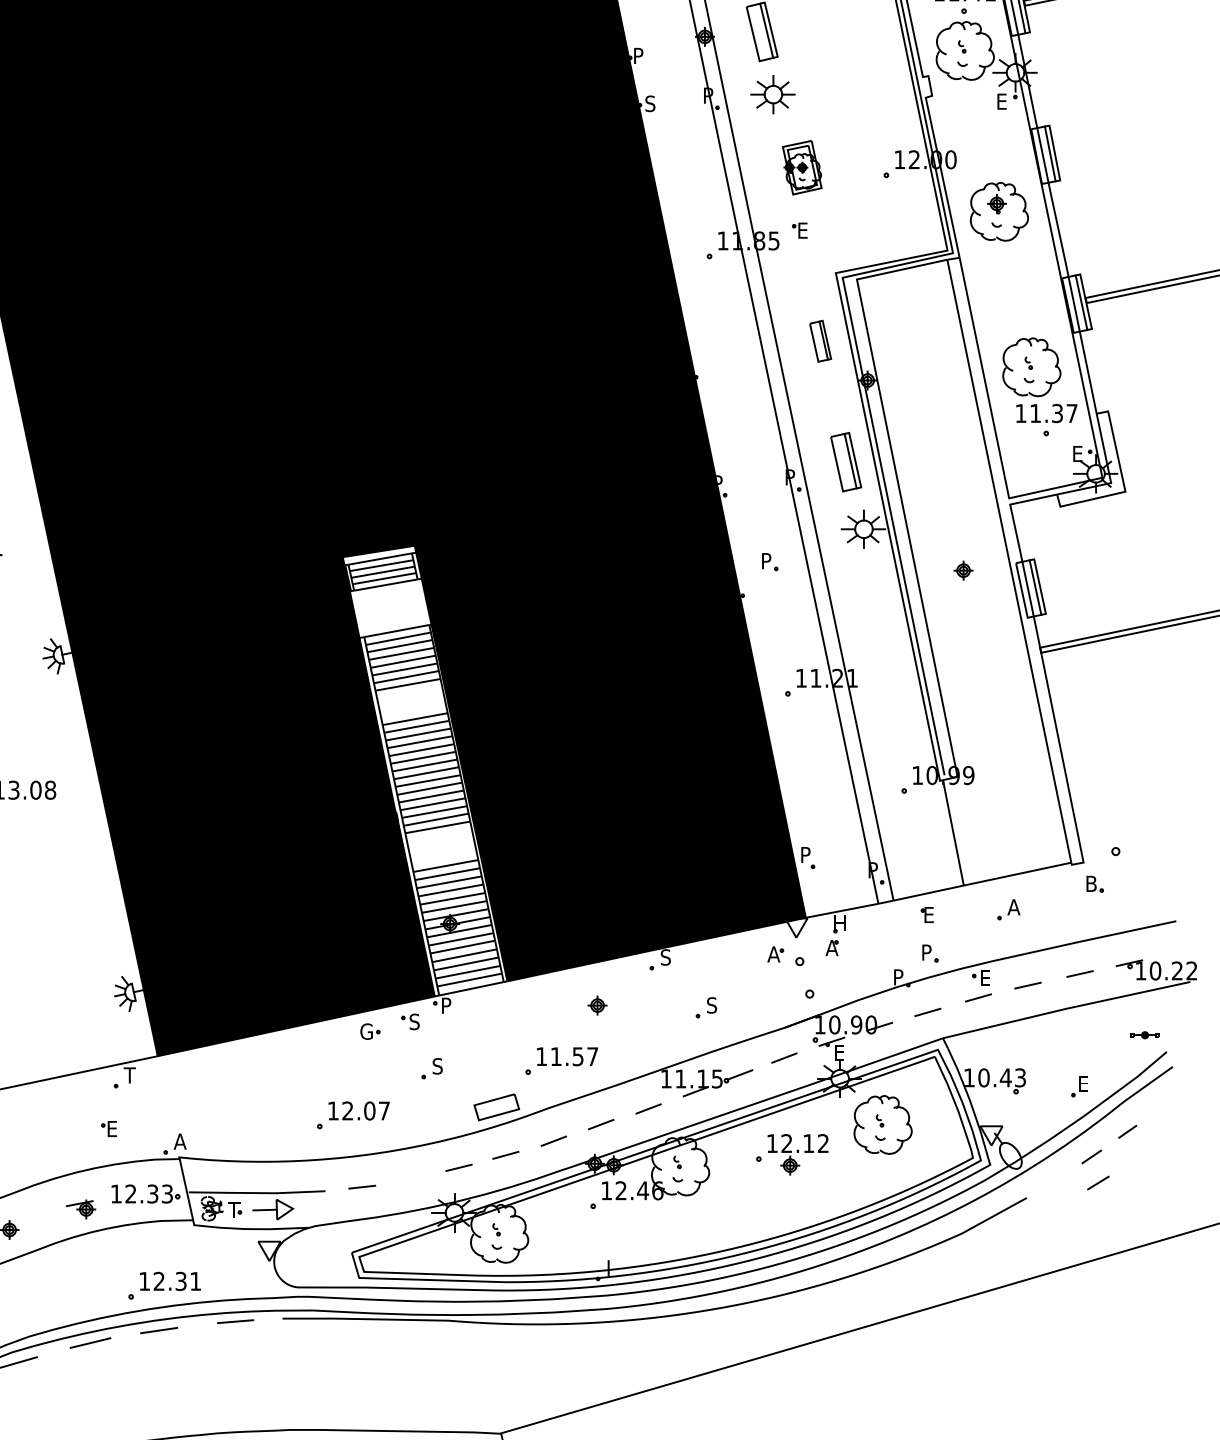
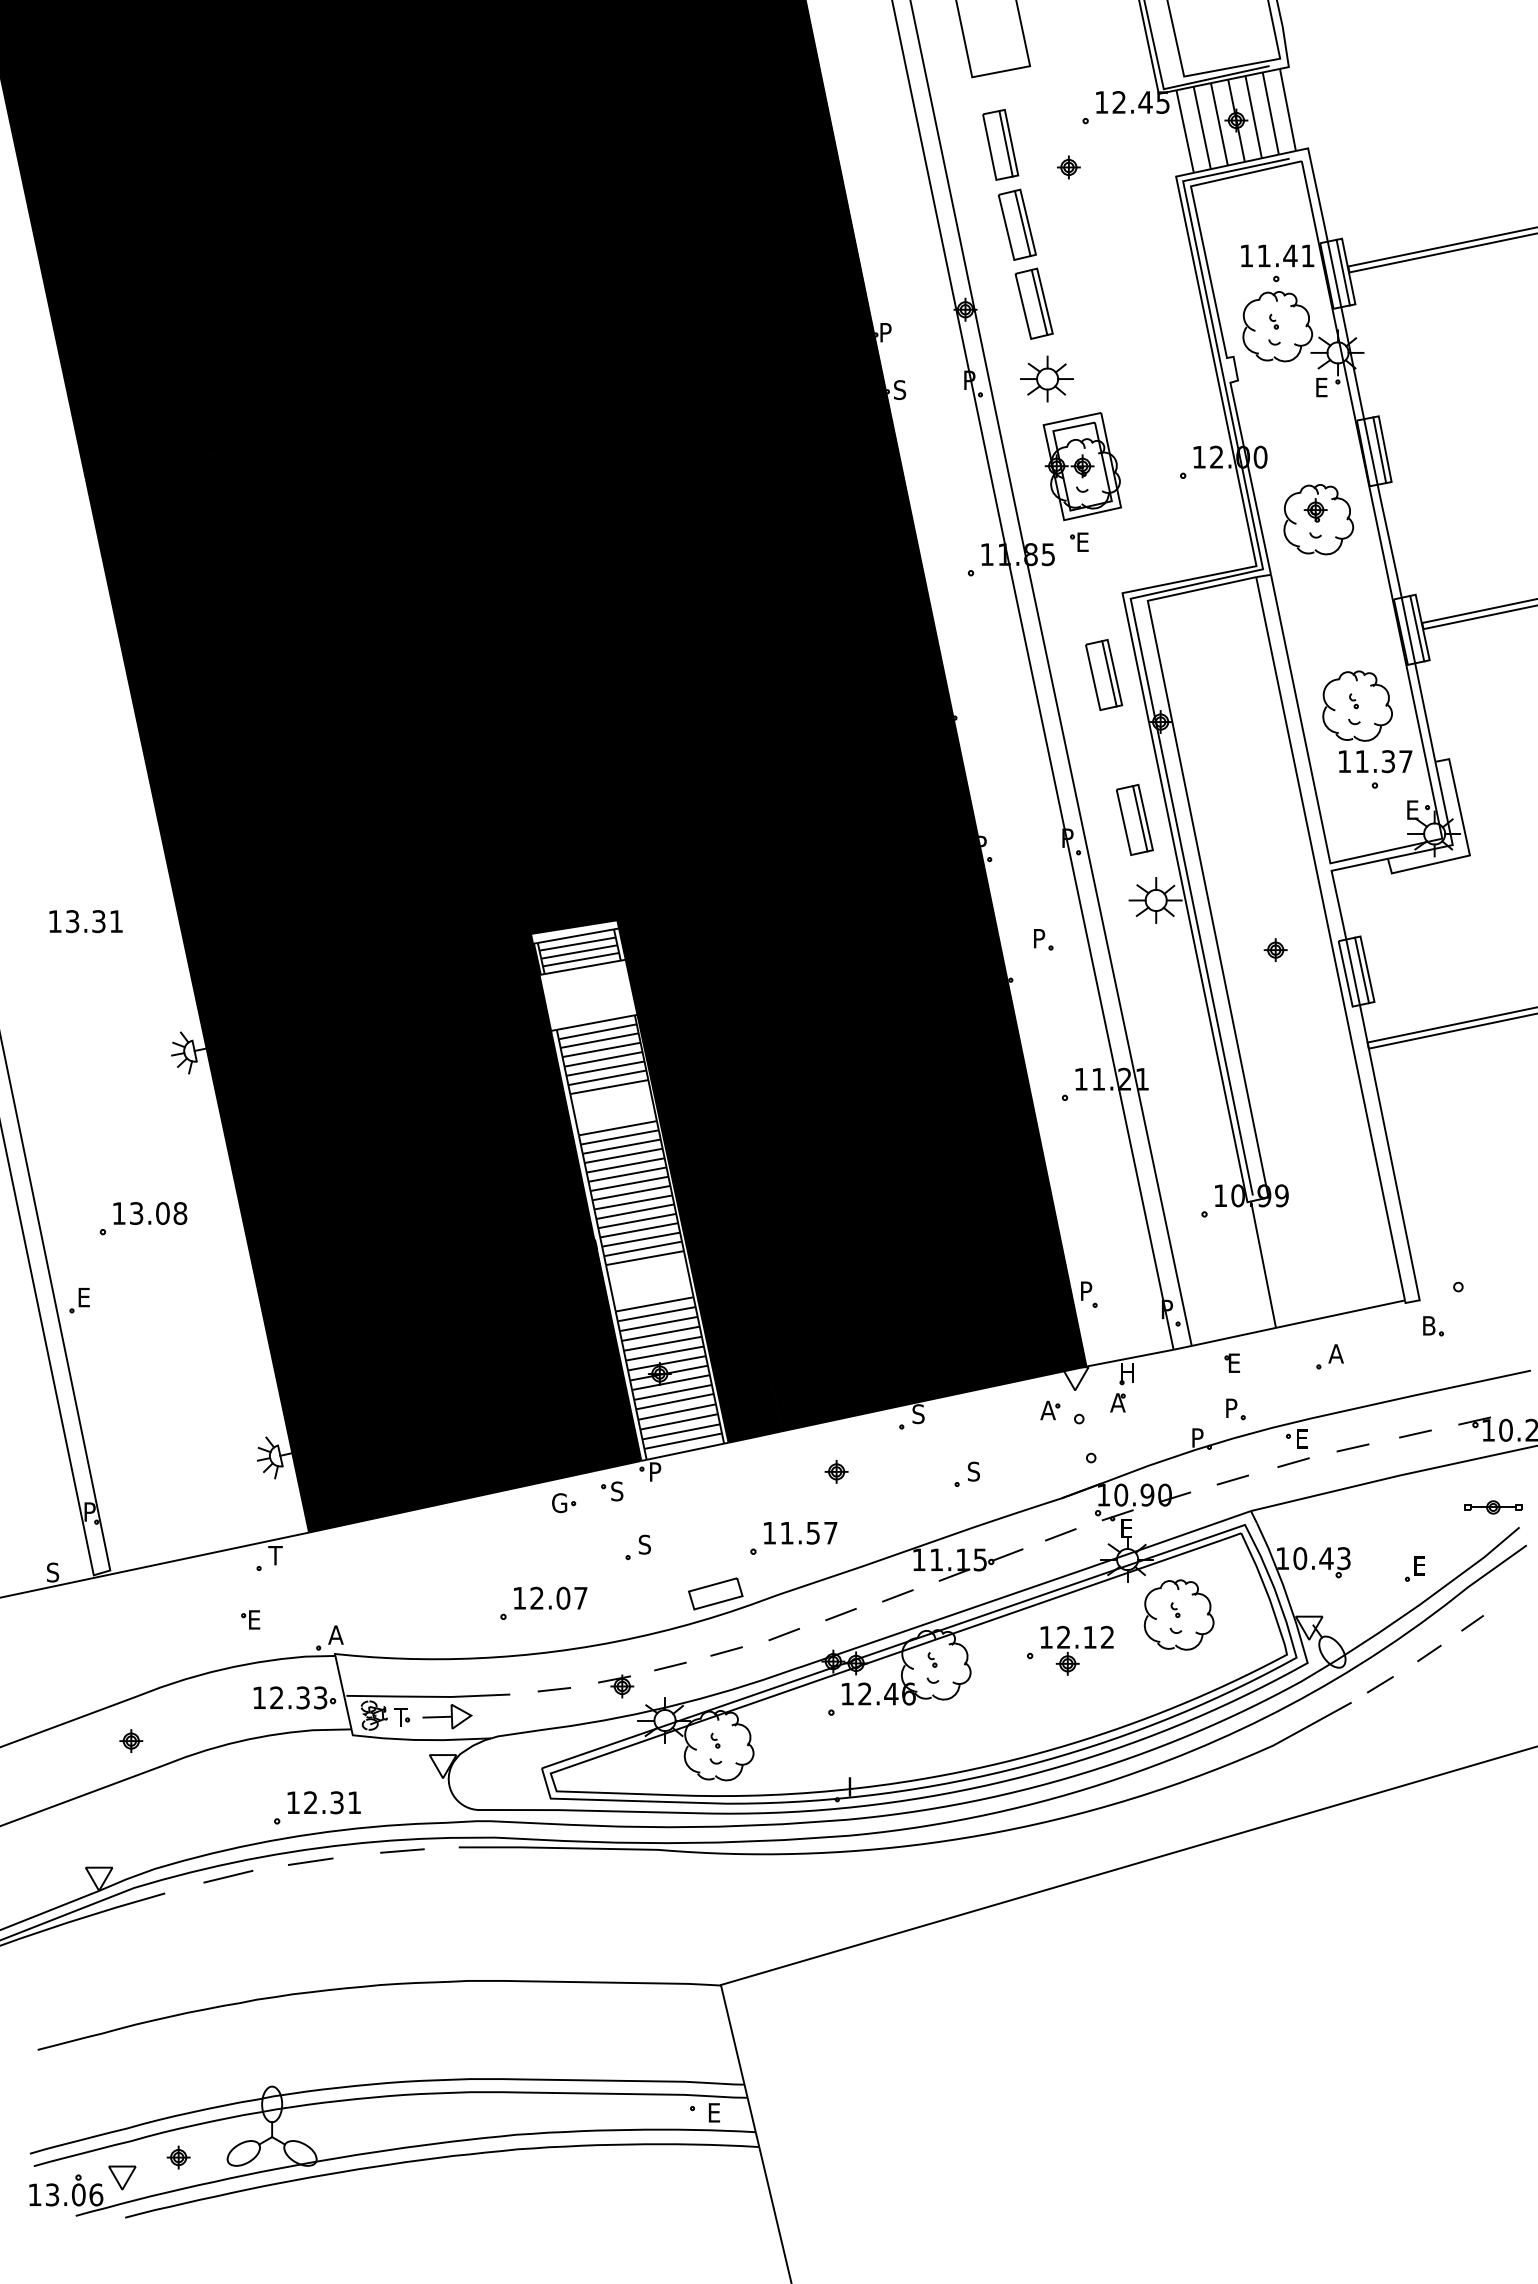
part: (801, 167) -> (1081, 466), size x1.67
part: (820, 340) -> (1104, 674), size x1.43
part: (1145, 1035) -> (1493, 1507), size x1.67
line: (1097, 1182) -> (1379, 1684), moved
part: (81, 1209) -> (616, 1686), moved

